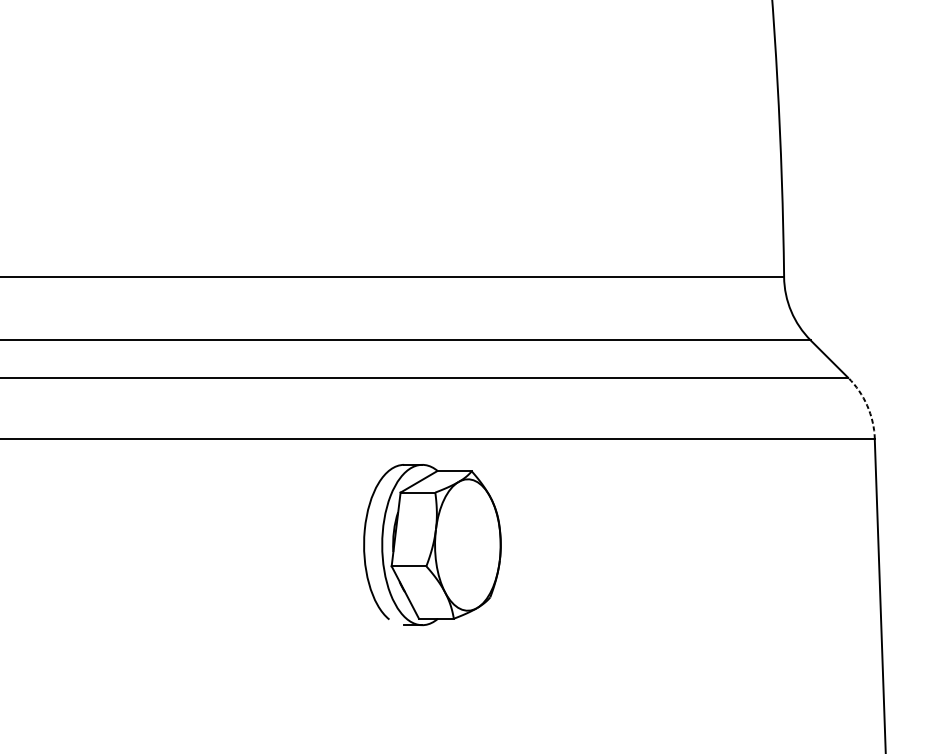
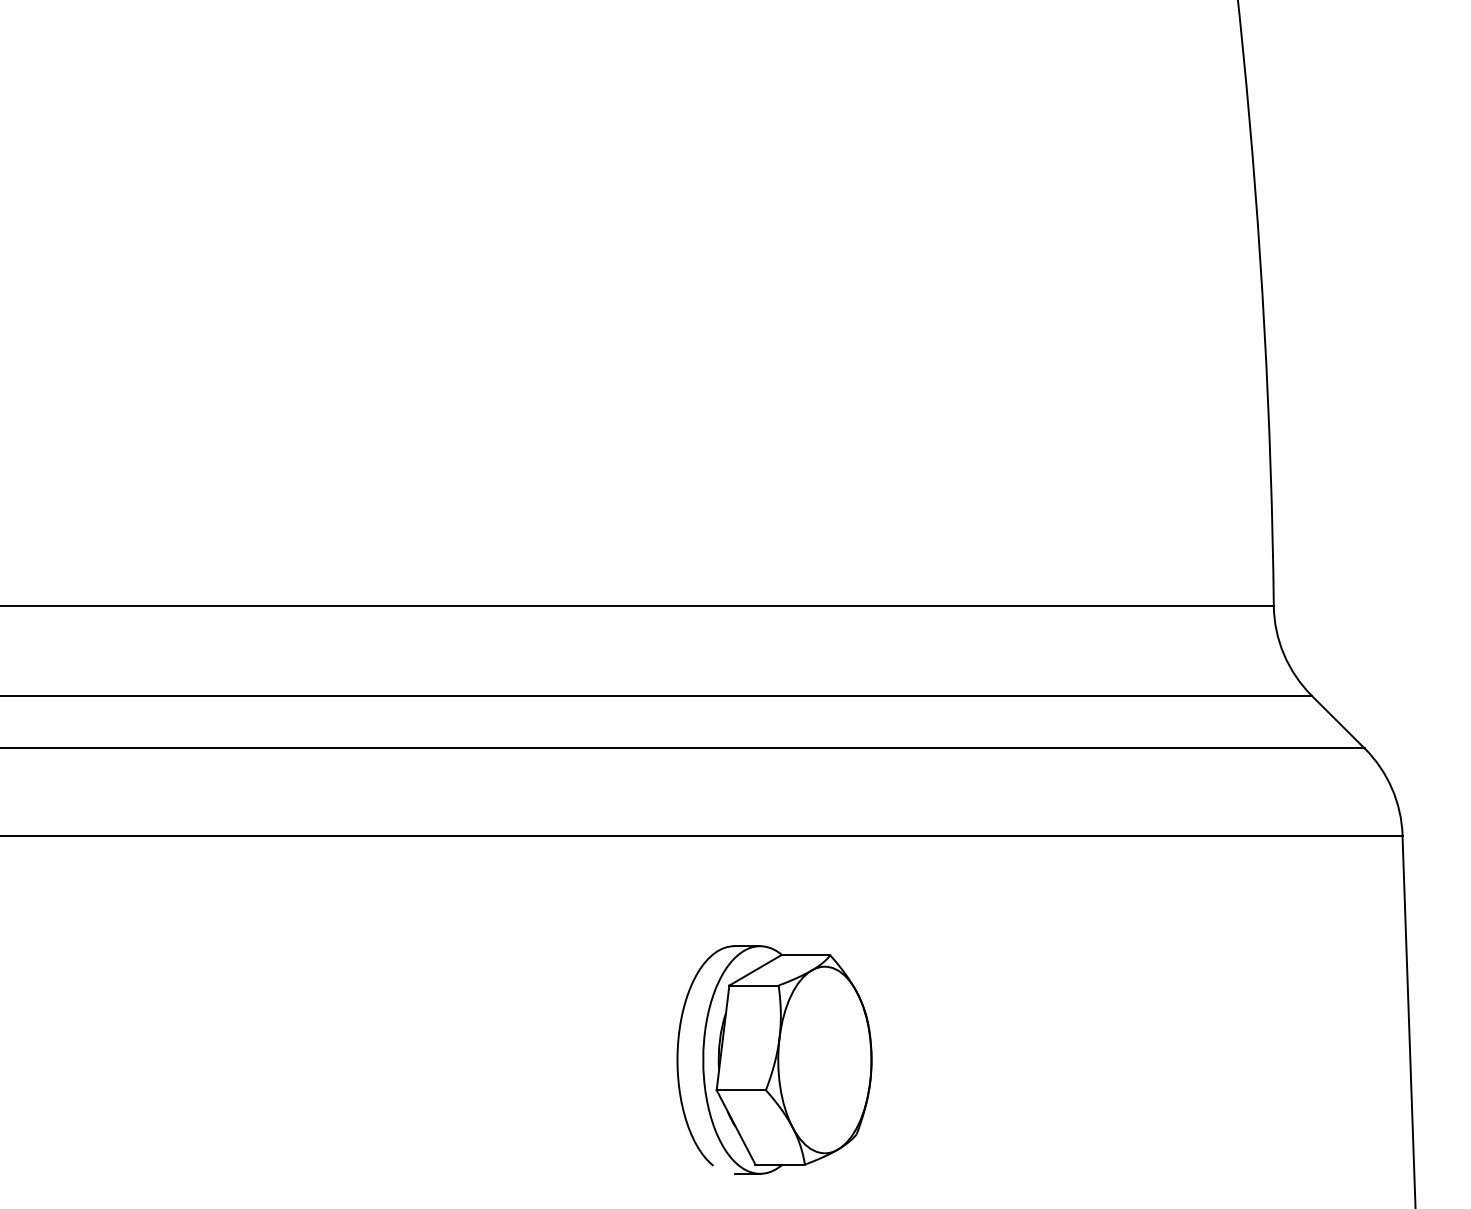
arc: (867, 405) -> (1391, 788), dashed -> solid
part: (432, 544) -> (774, 1059), moved

